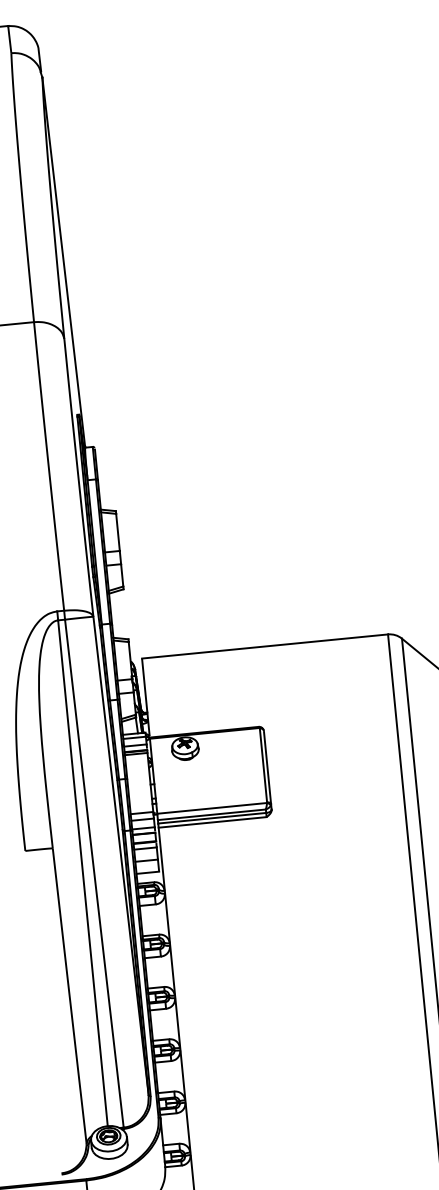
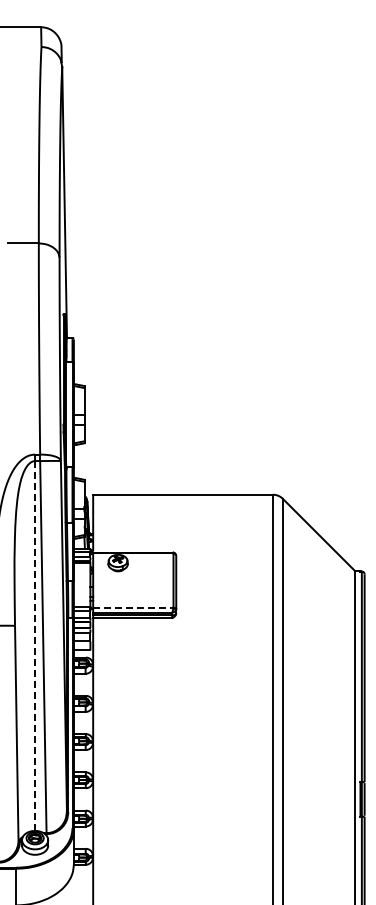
line: (212, 808) -> (133, 608), solid -> dashed
line: (83, 872) -> (35, 645), solid -> dashed

